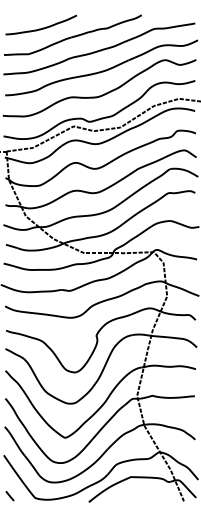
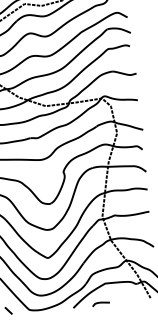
curve: (122, 500) -> (100, 303), added

